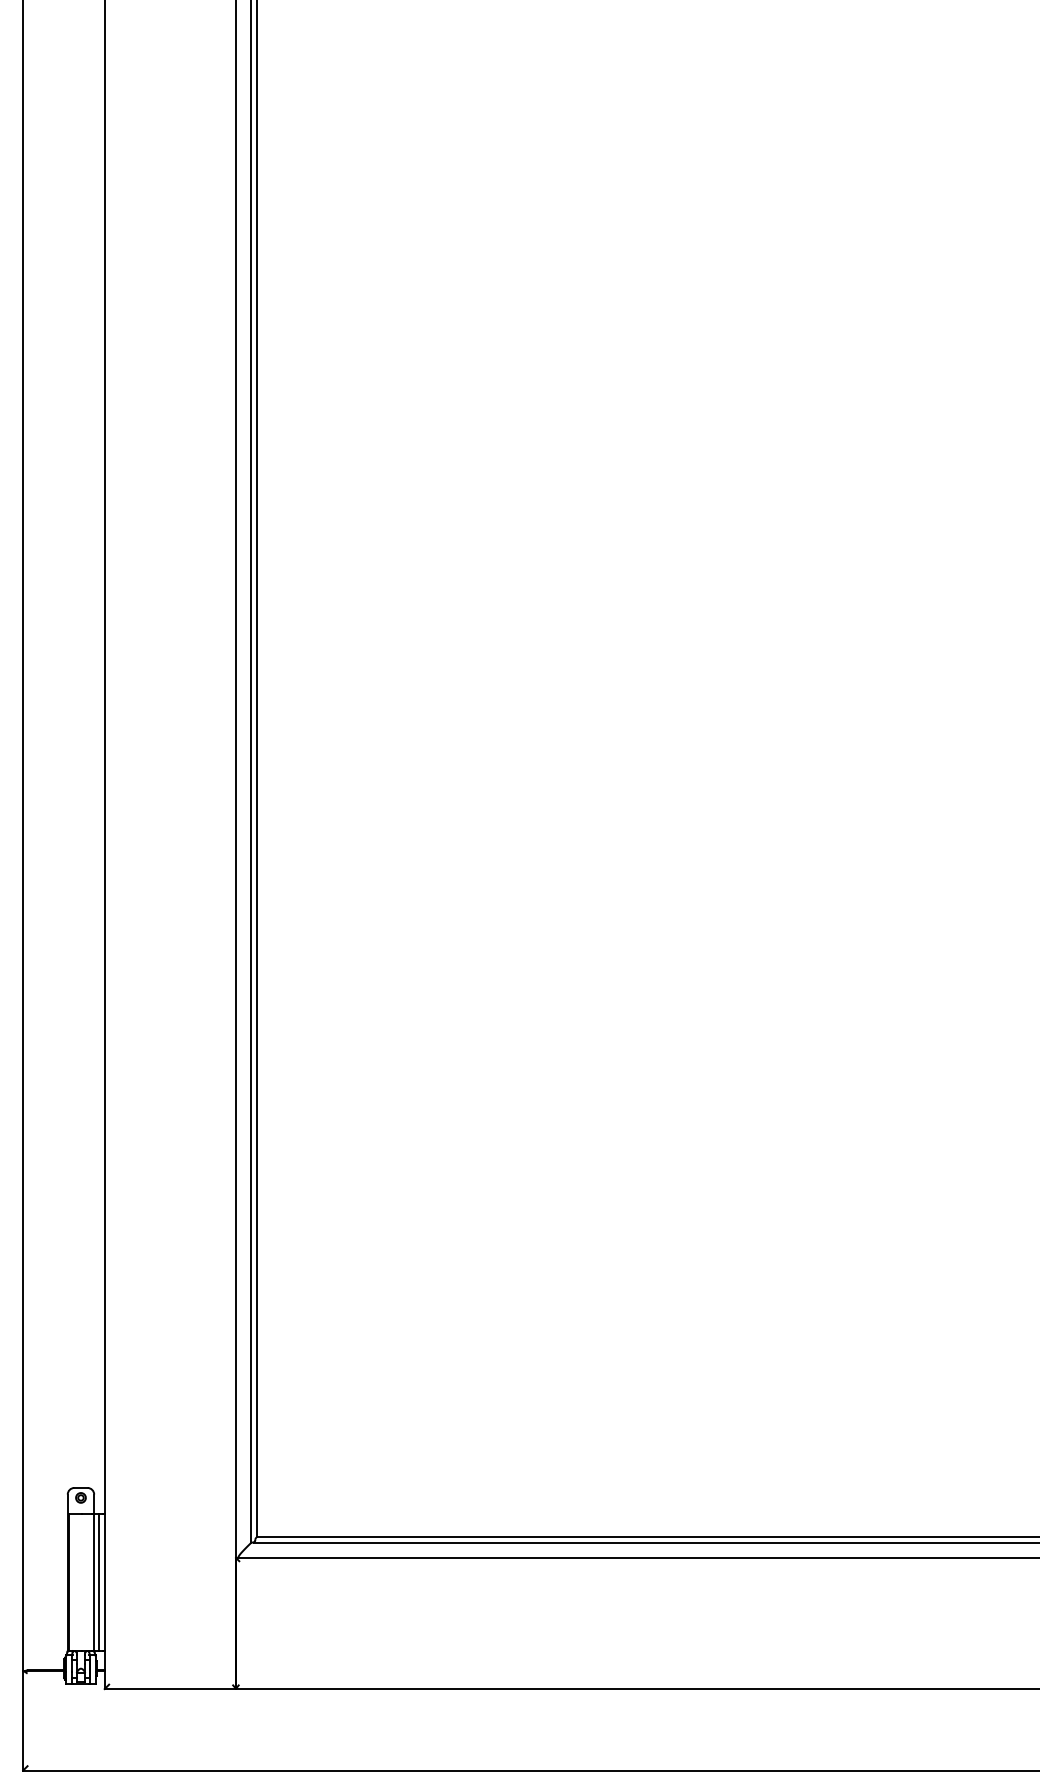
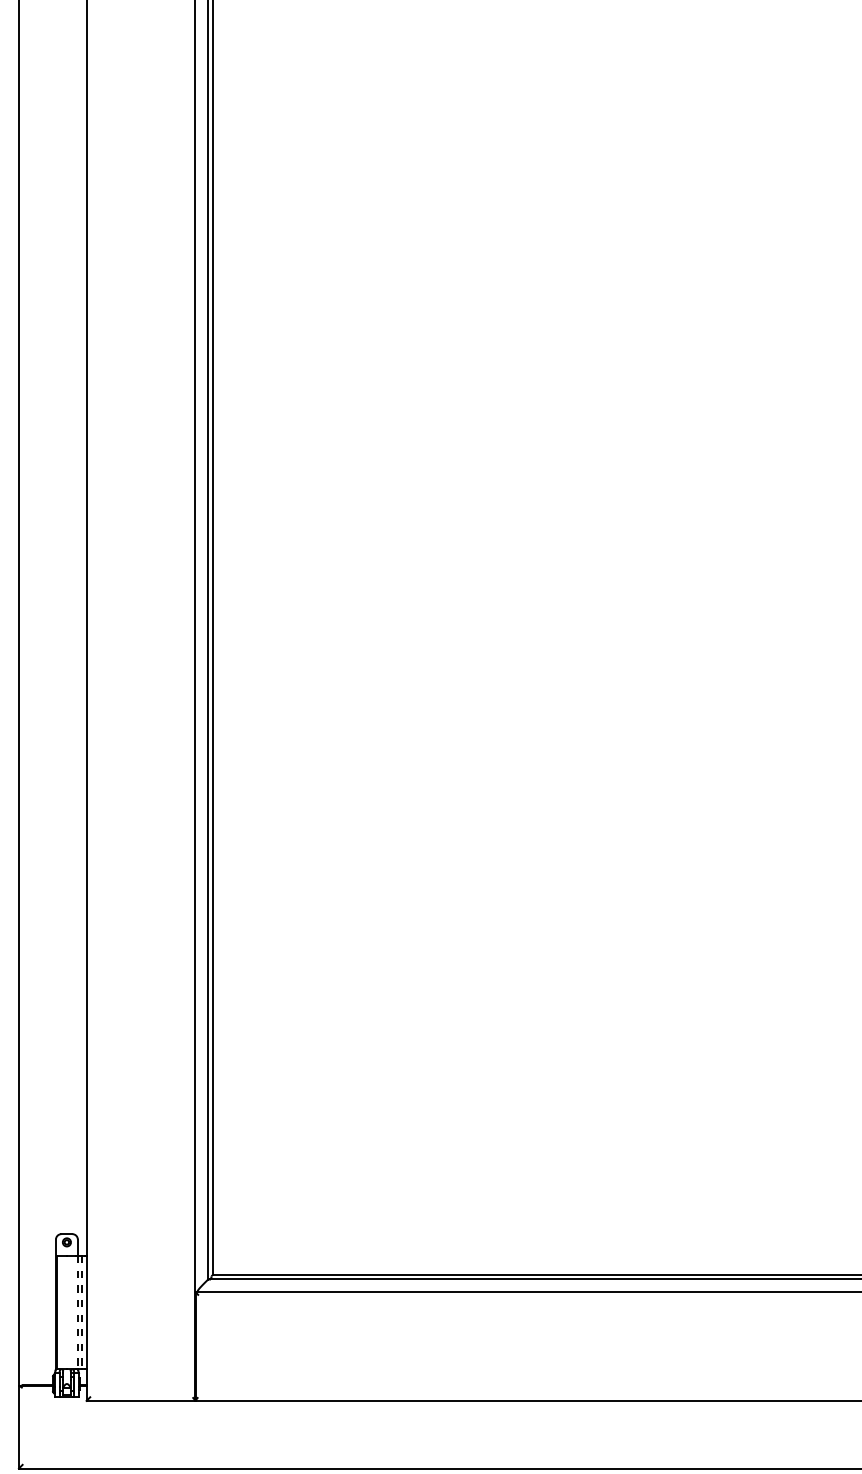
line: (93, 1583) -> (77, 1313), solid -> dashed
line: (99, 1583) -> (82, 1313), solid -> dashed

